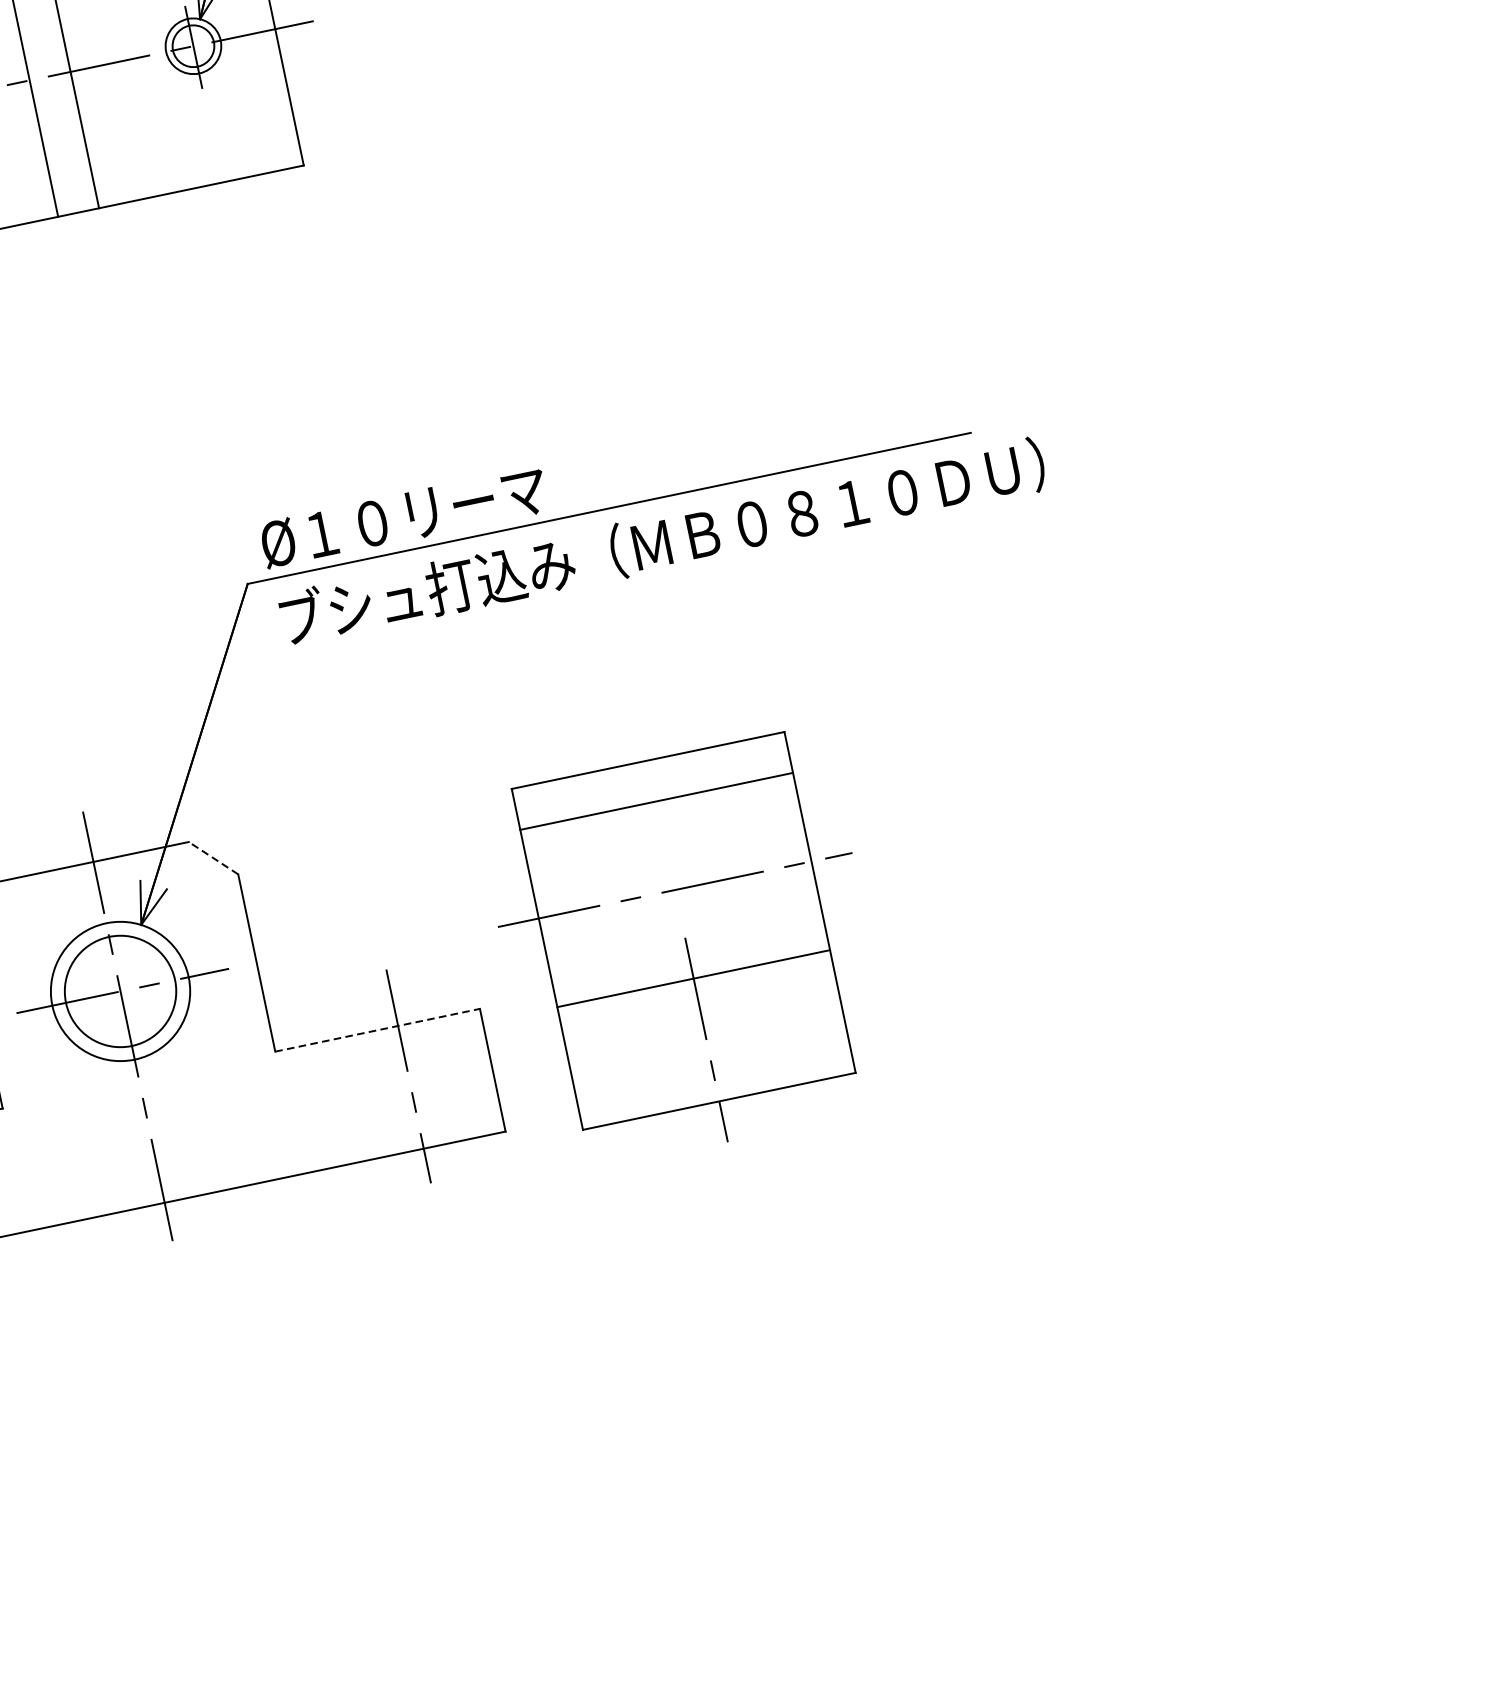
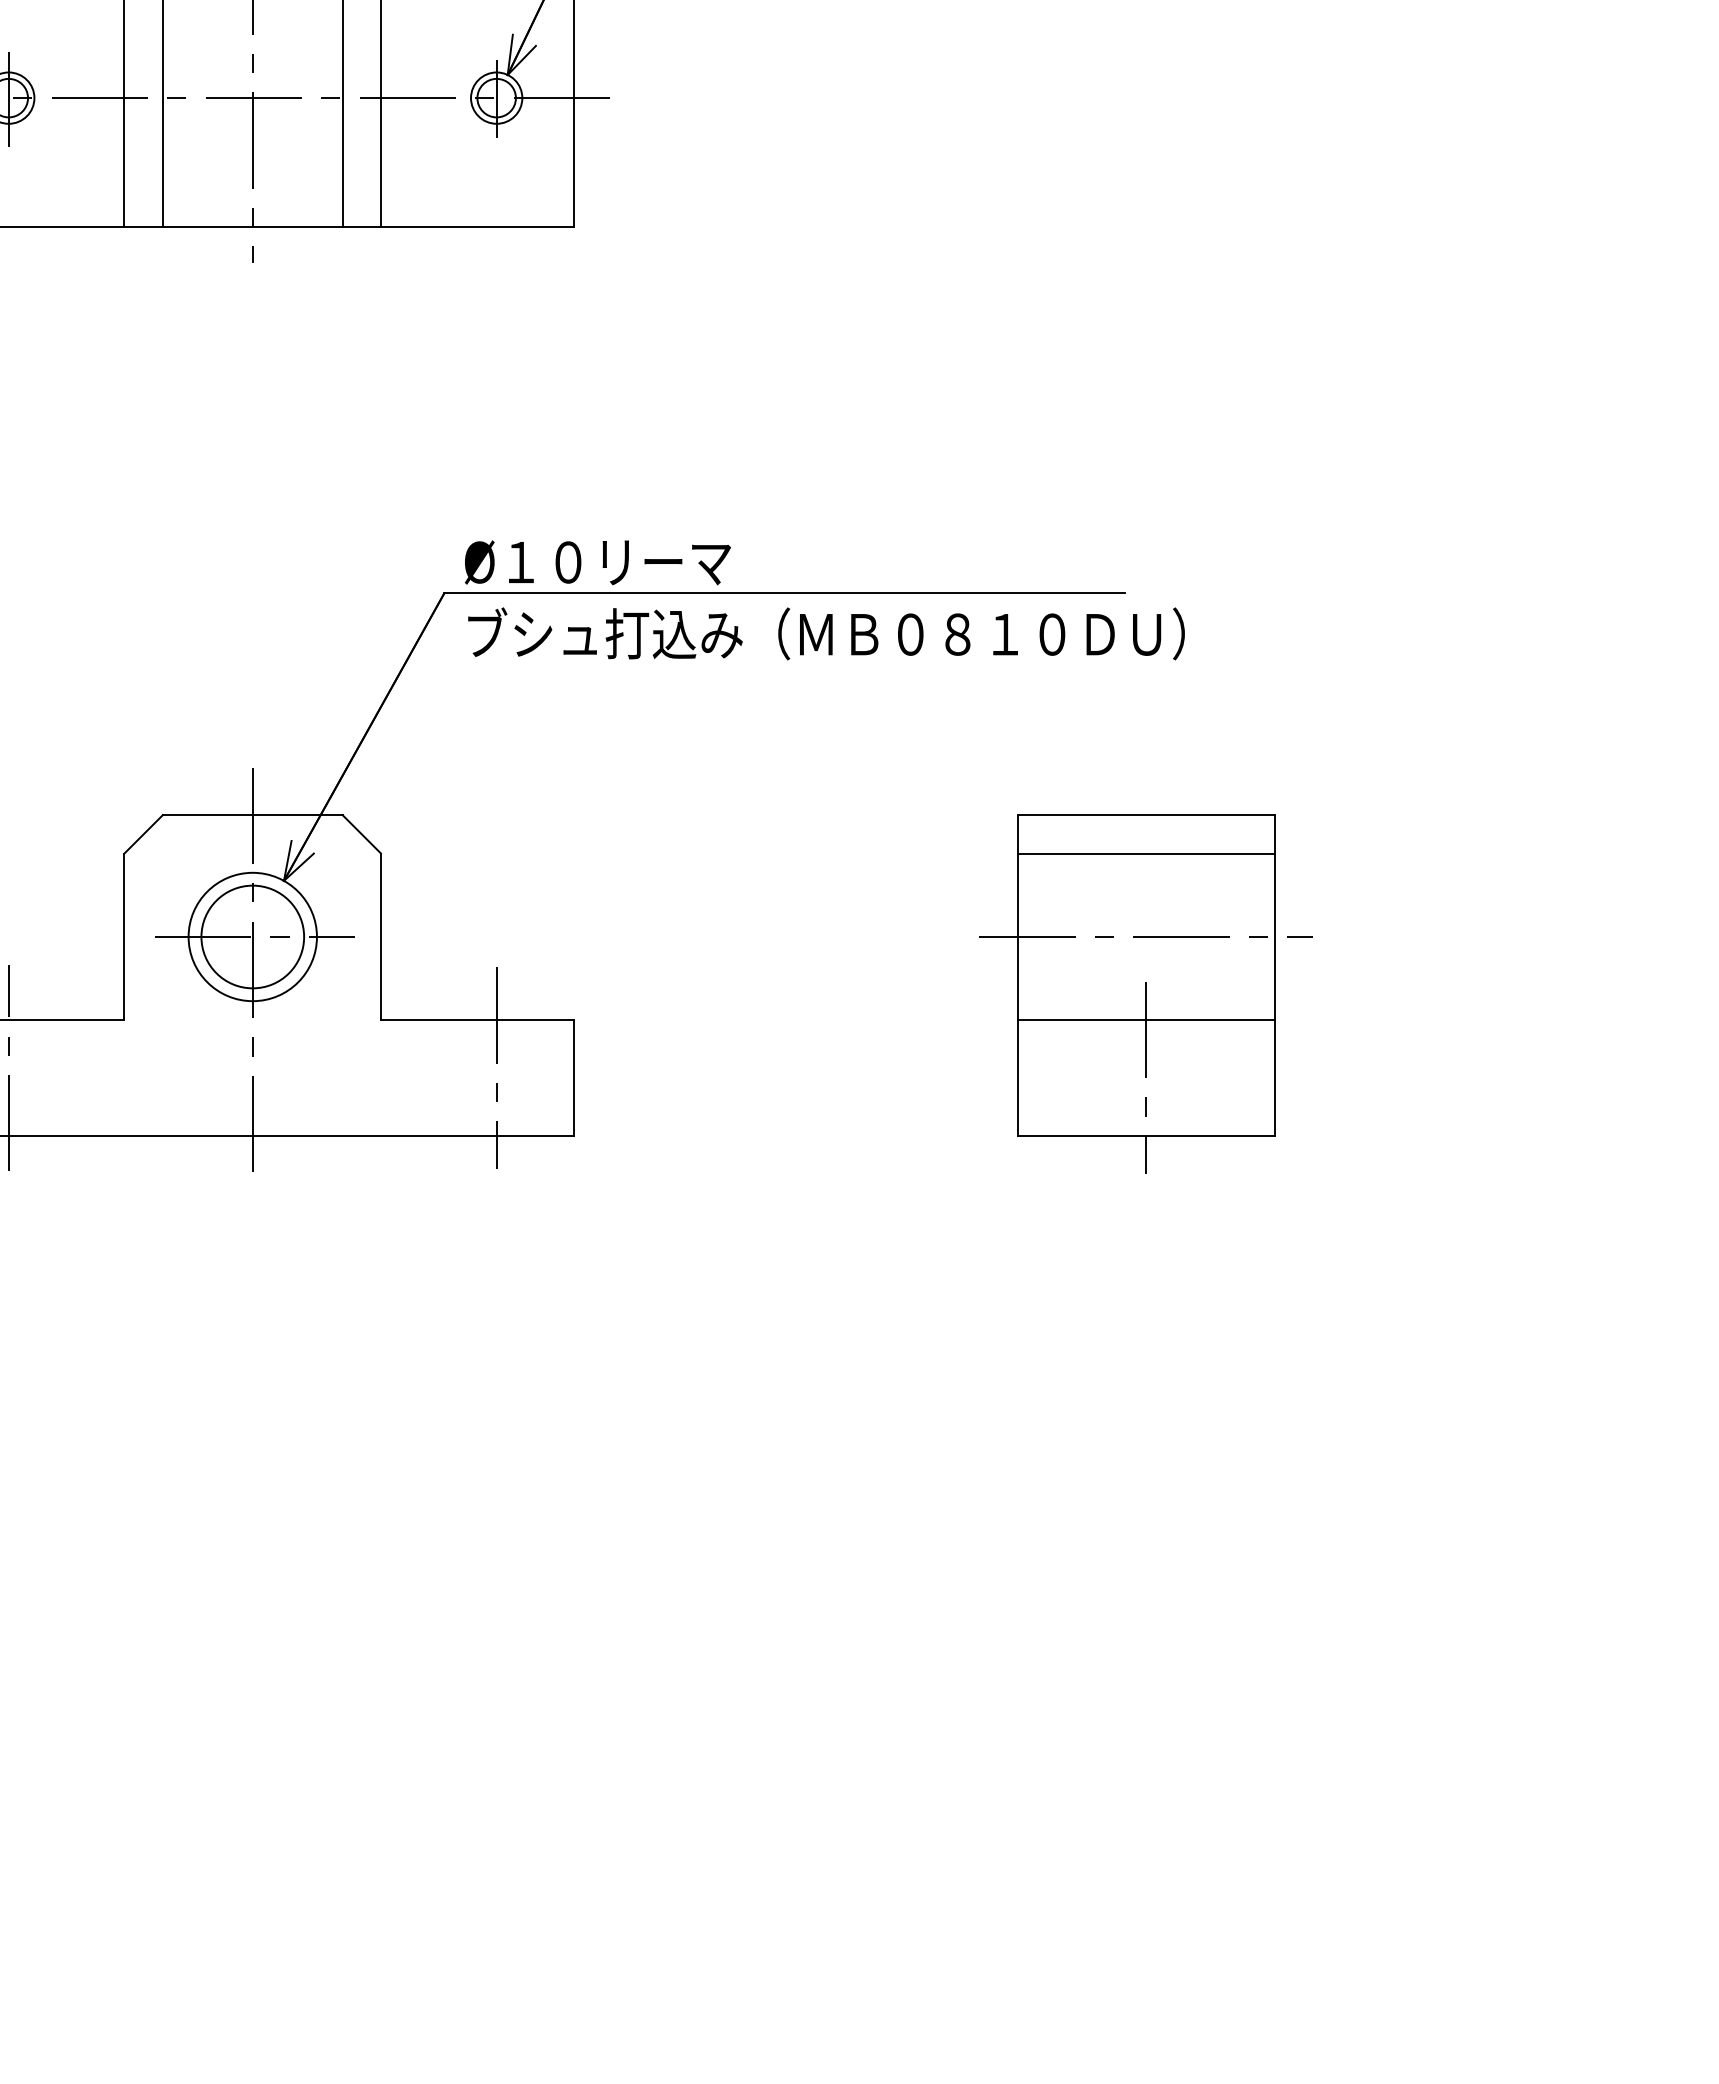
line: (213, 857) -> (361, 833), dashed -> solid
part: (686, 950) -> (1145, 993), moved
line: (377, 1030) -> (477, 1020), dashed -> solid

